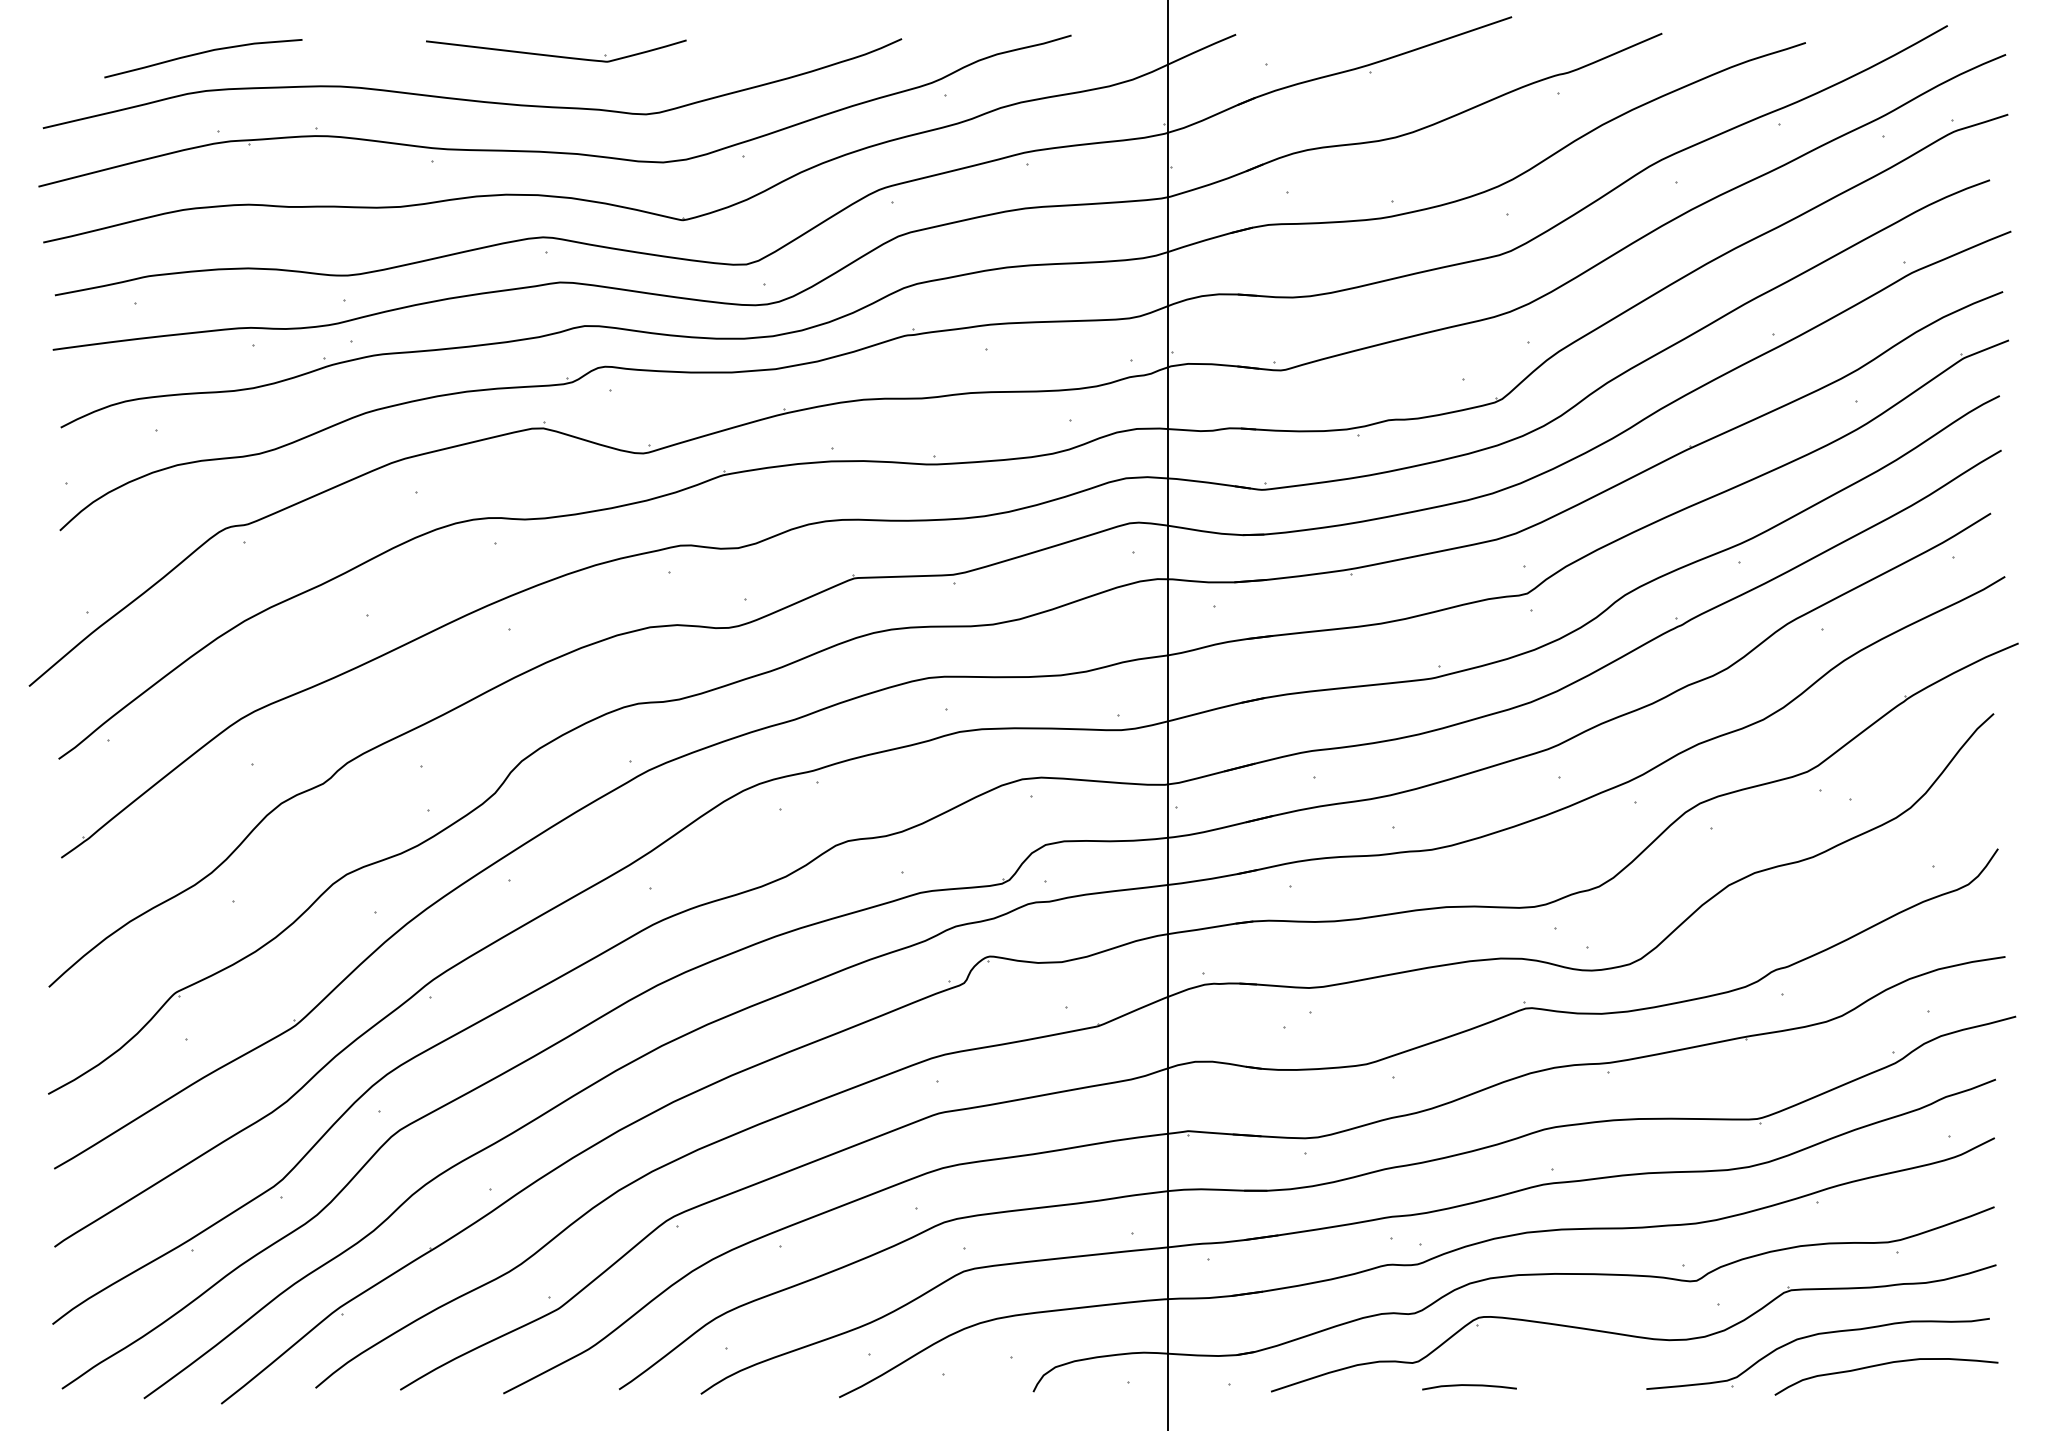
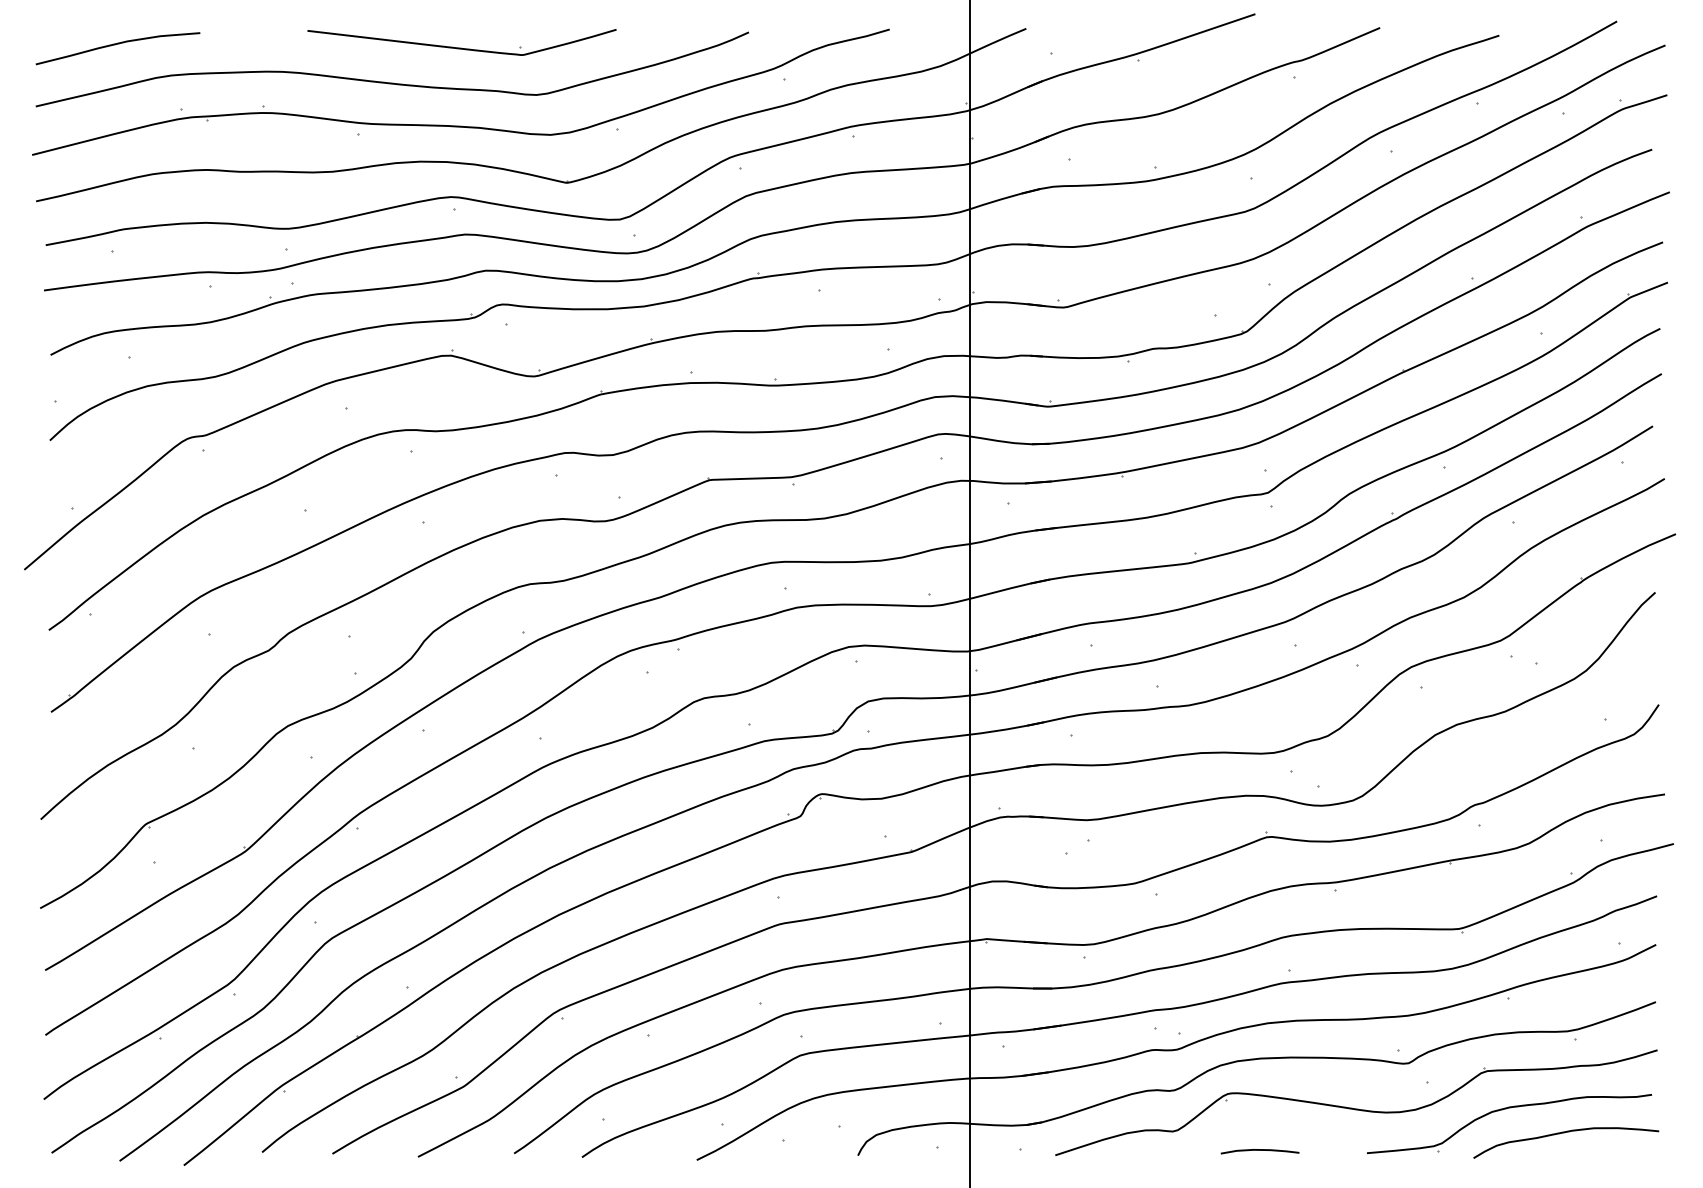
part: (555, 51) -> (461, 42), size x1.43
curve: (200, 54) -> (115, 45), moved
curve: (1468, 1385) -> (1259, 1150), moved

